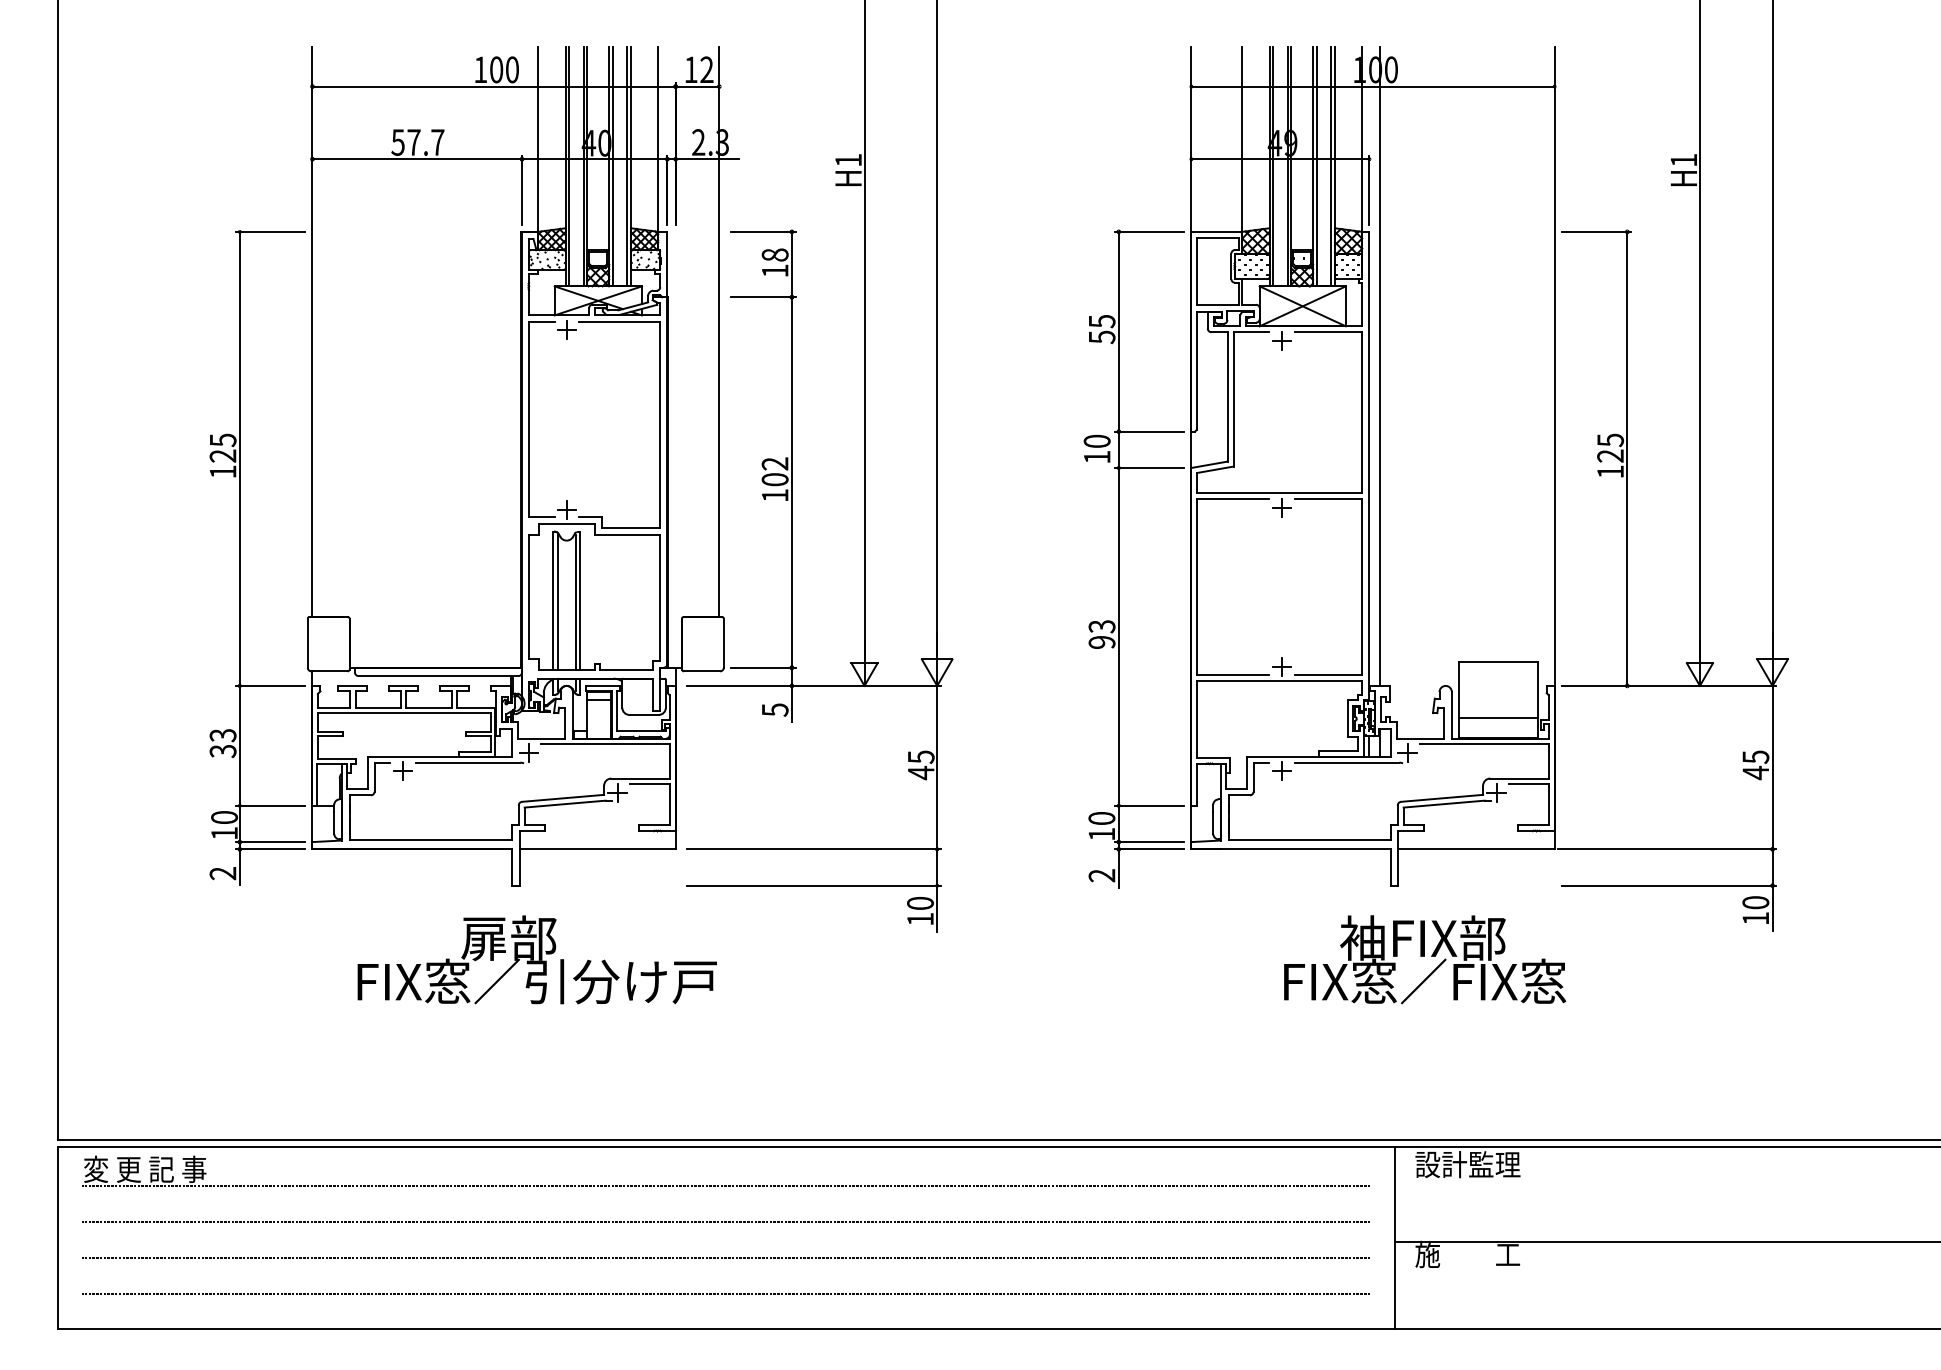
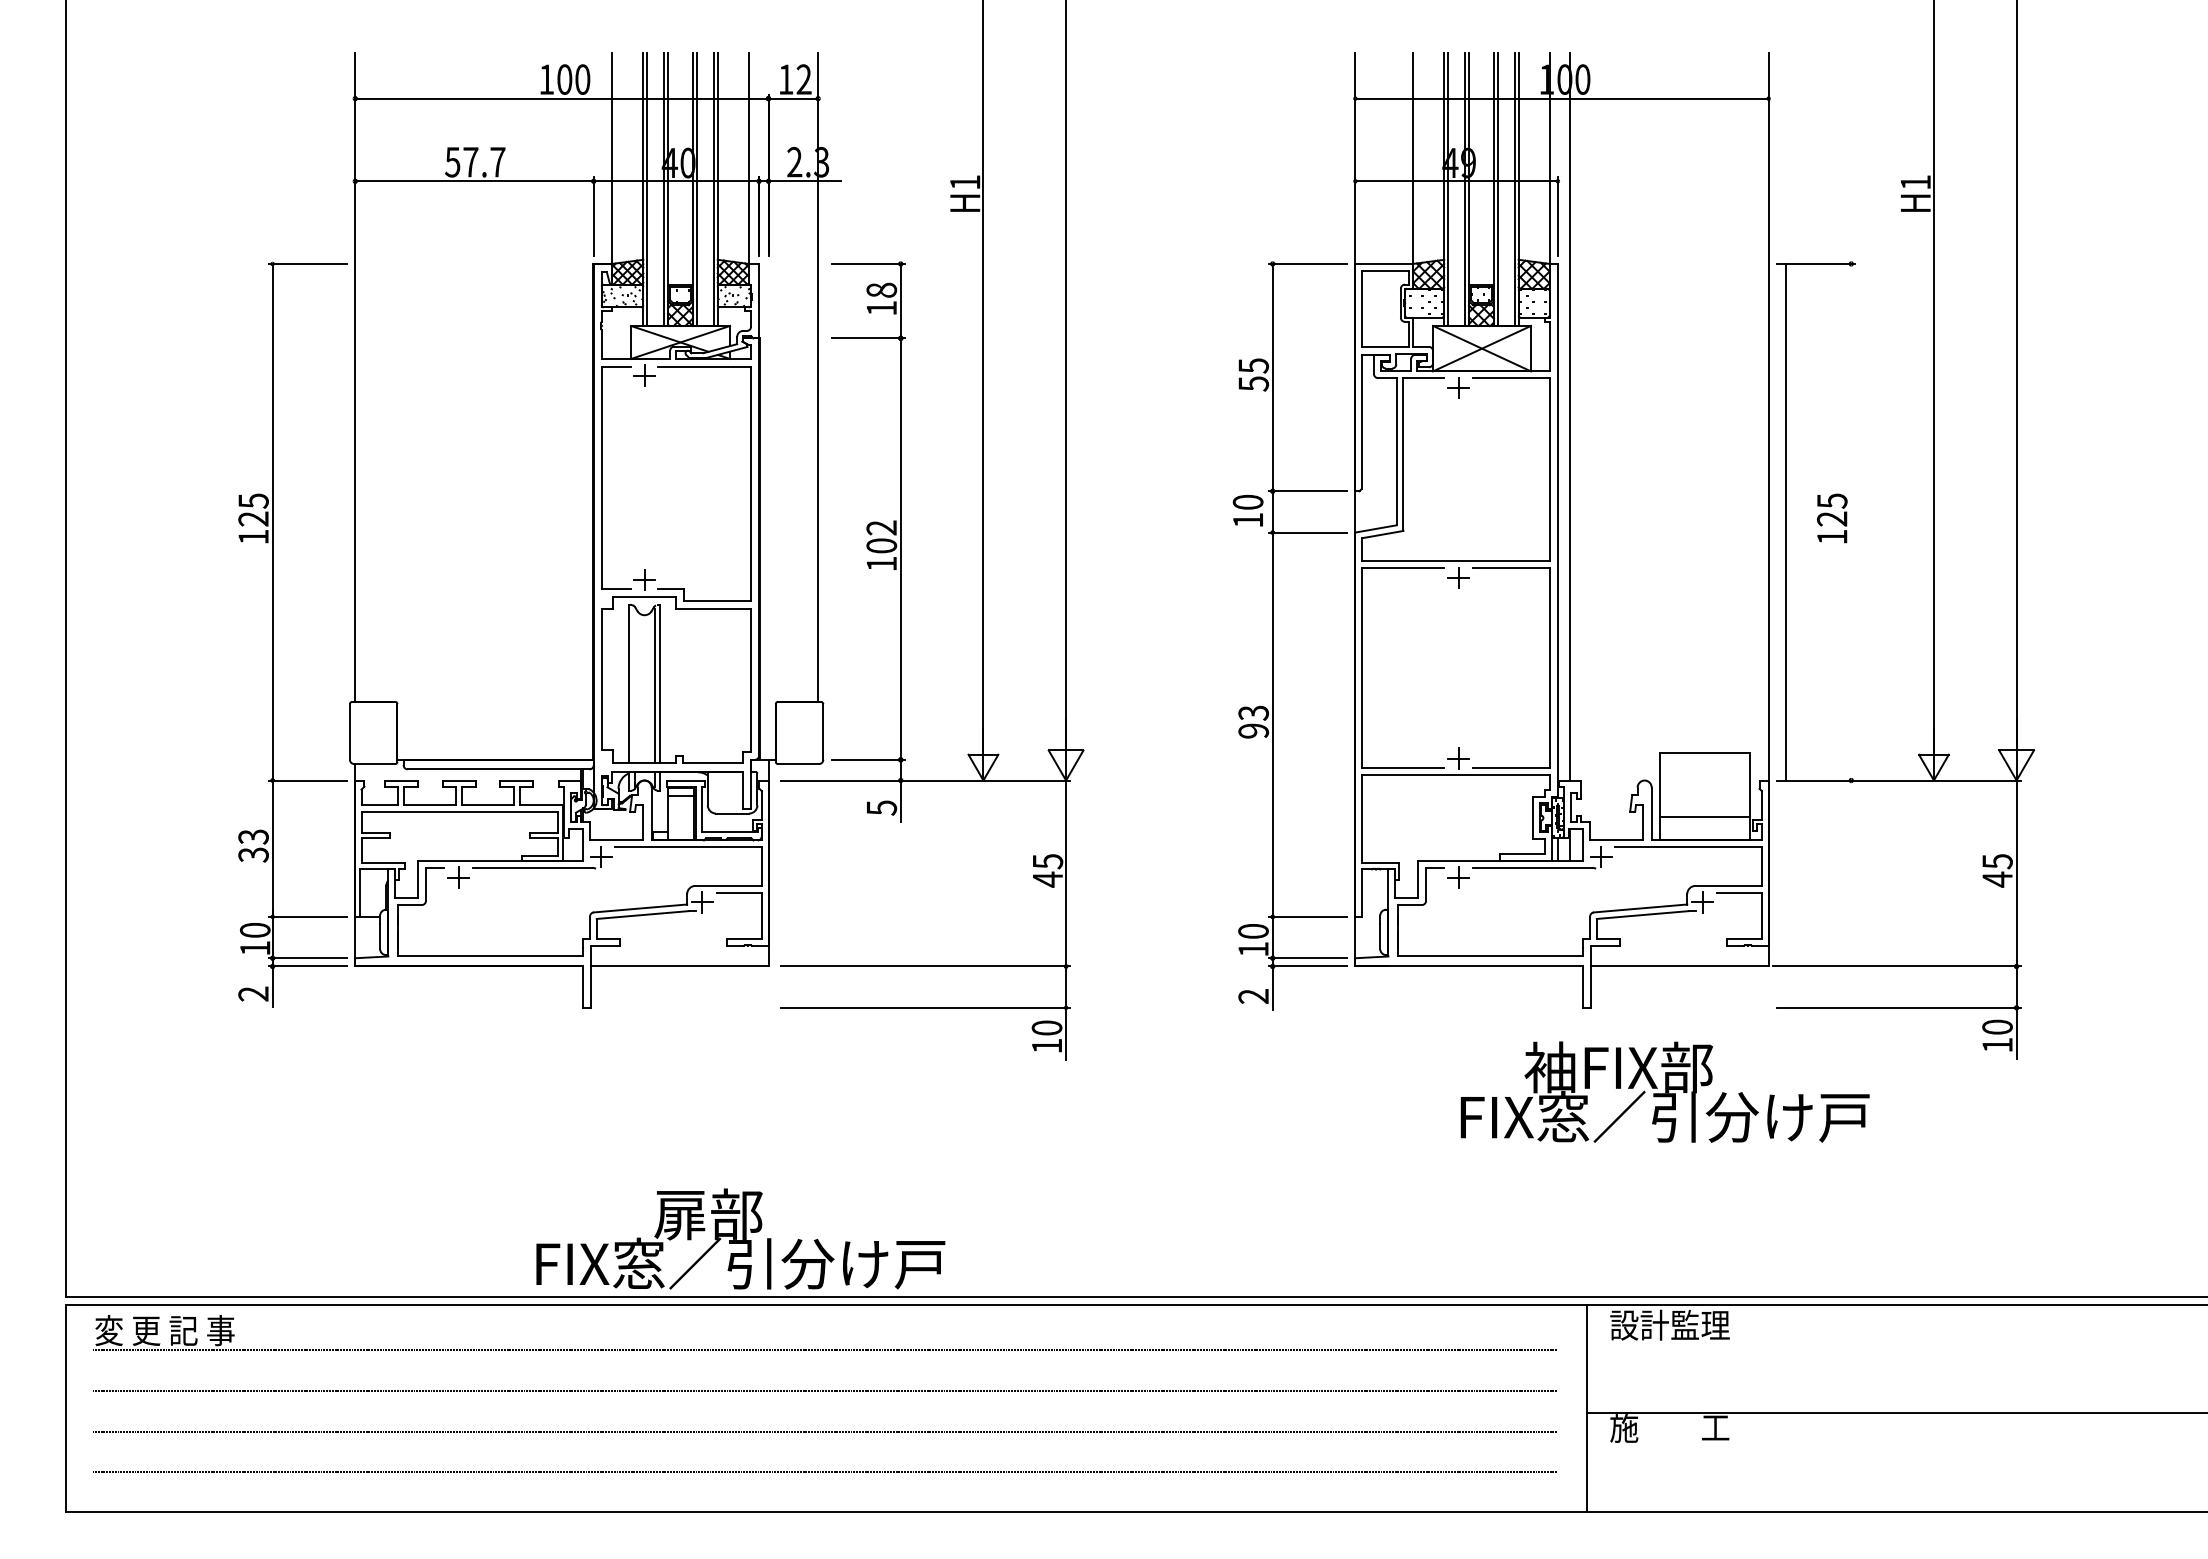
line: (1627, 458) -> (1786, 521), moved
line: (557, 602) -> (634, 685), removed
text: (536, 959) -> (739, 1238), moved
text: (1547, 981) -> (1760, 1116), FIX窓／FIX窓 -> FIX窓／引分け戸

